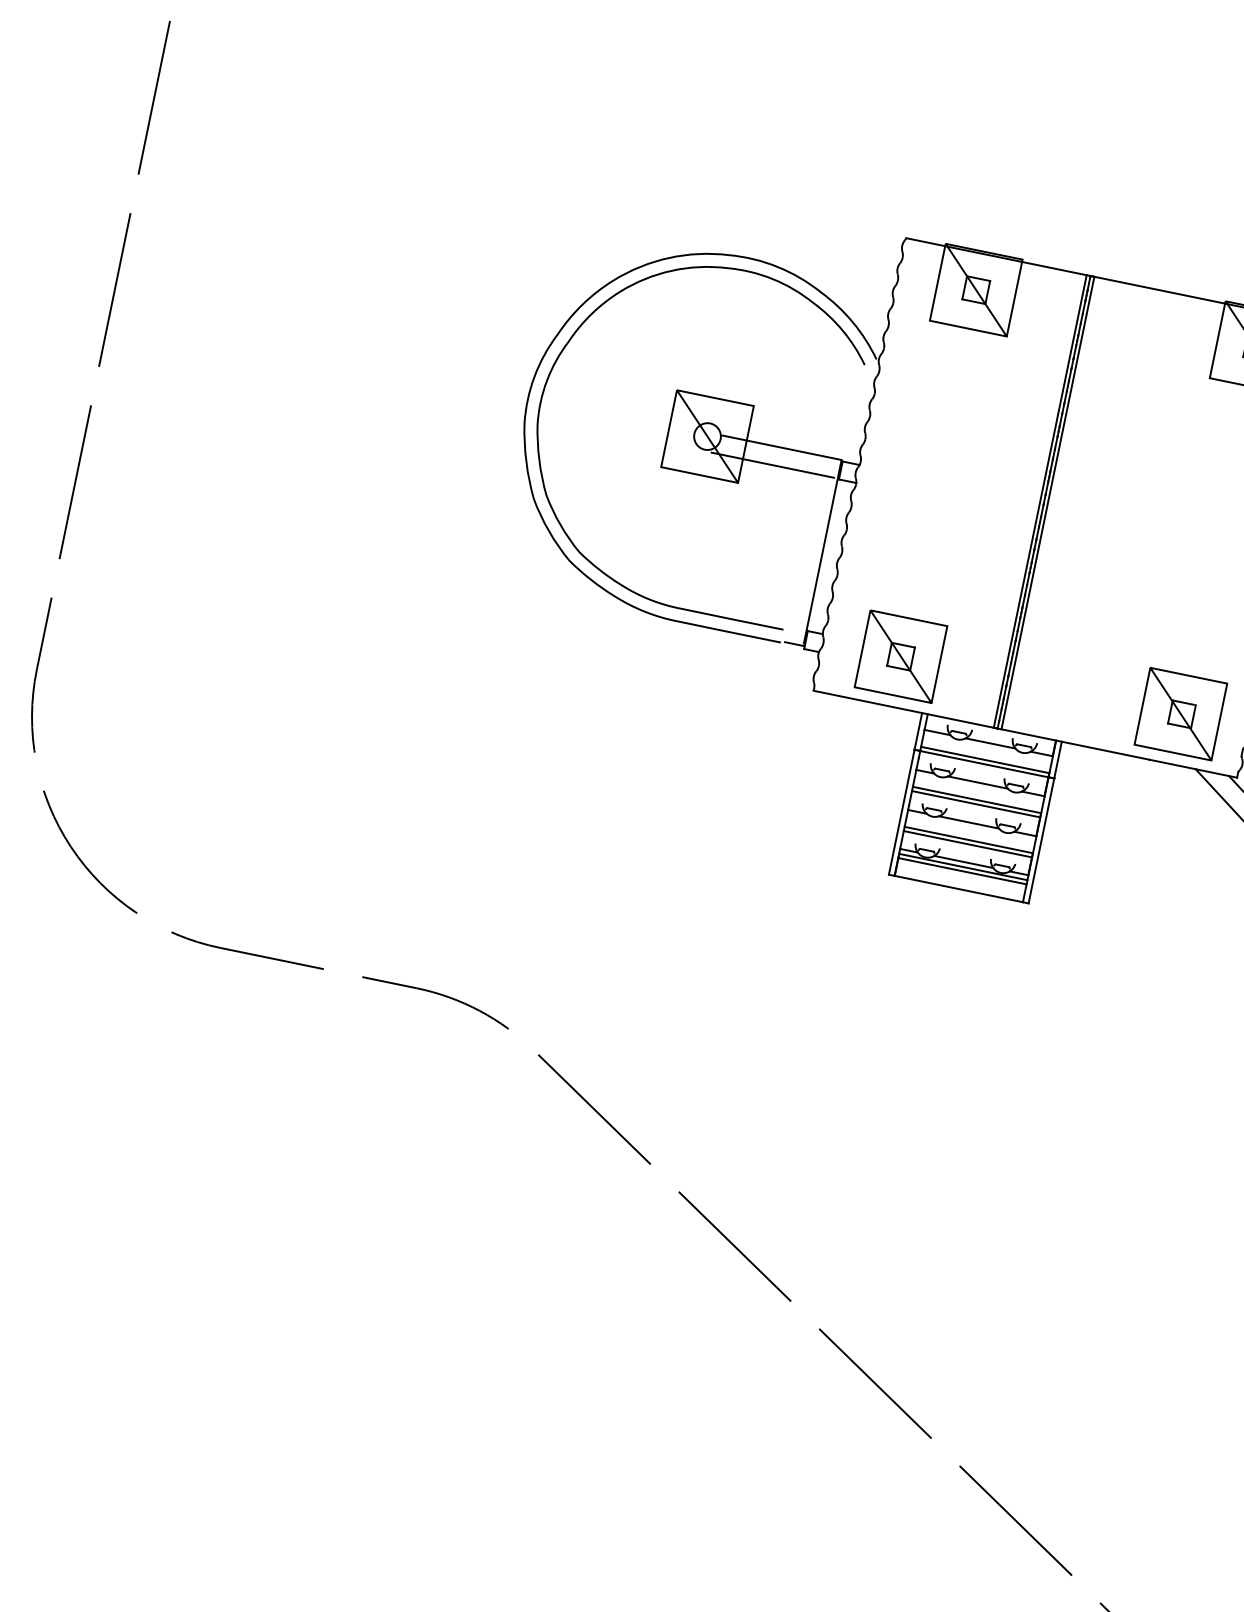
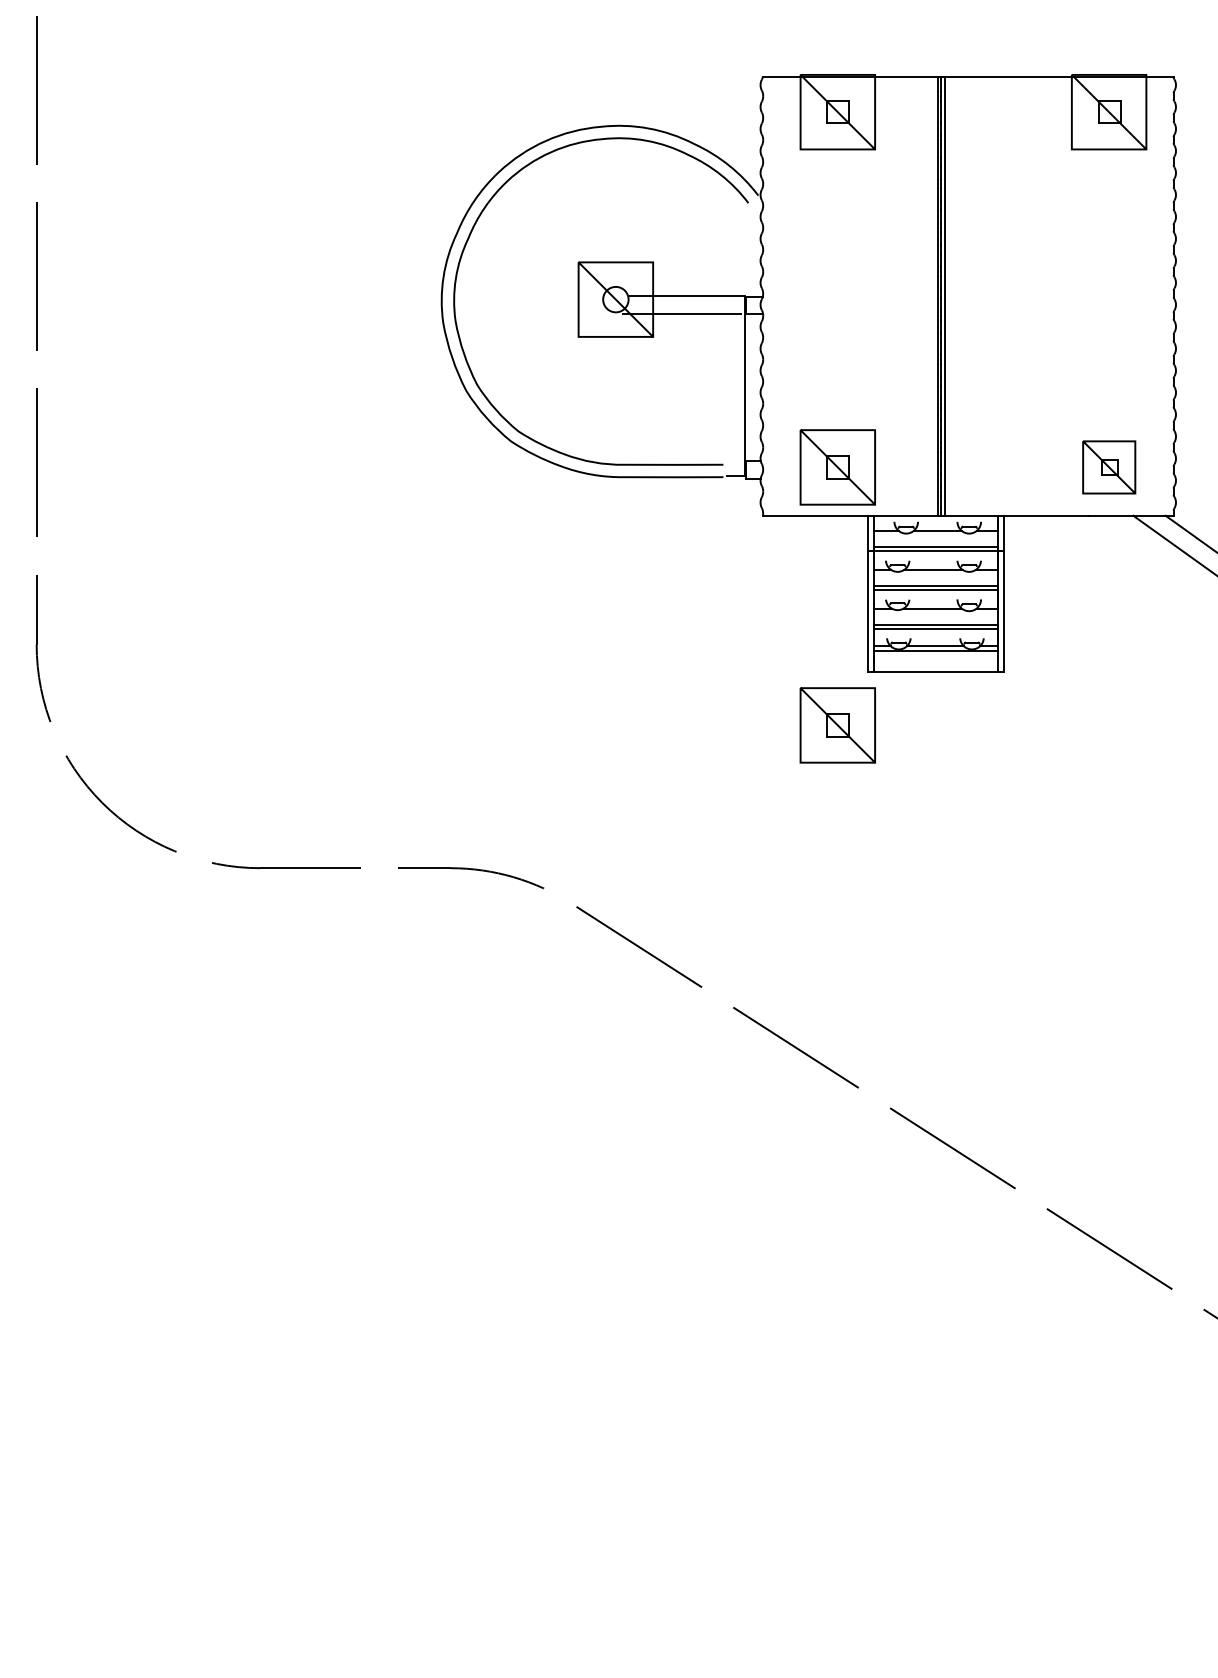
part: (1181, 714) -> (1109, 467), size x0.7
line: (961, 871) -> (935, 655), removed
part: (845, 922) -> (837, 725), added

